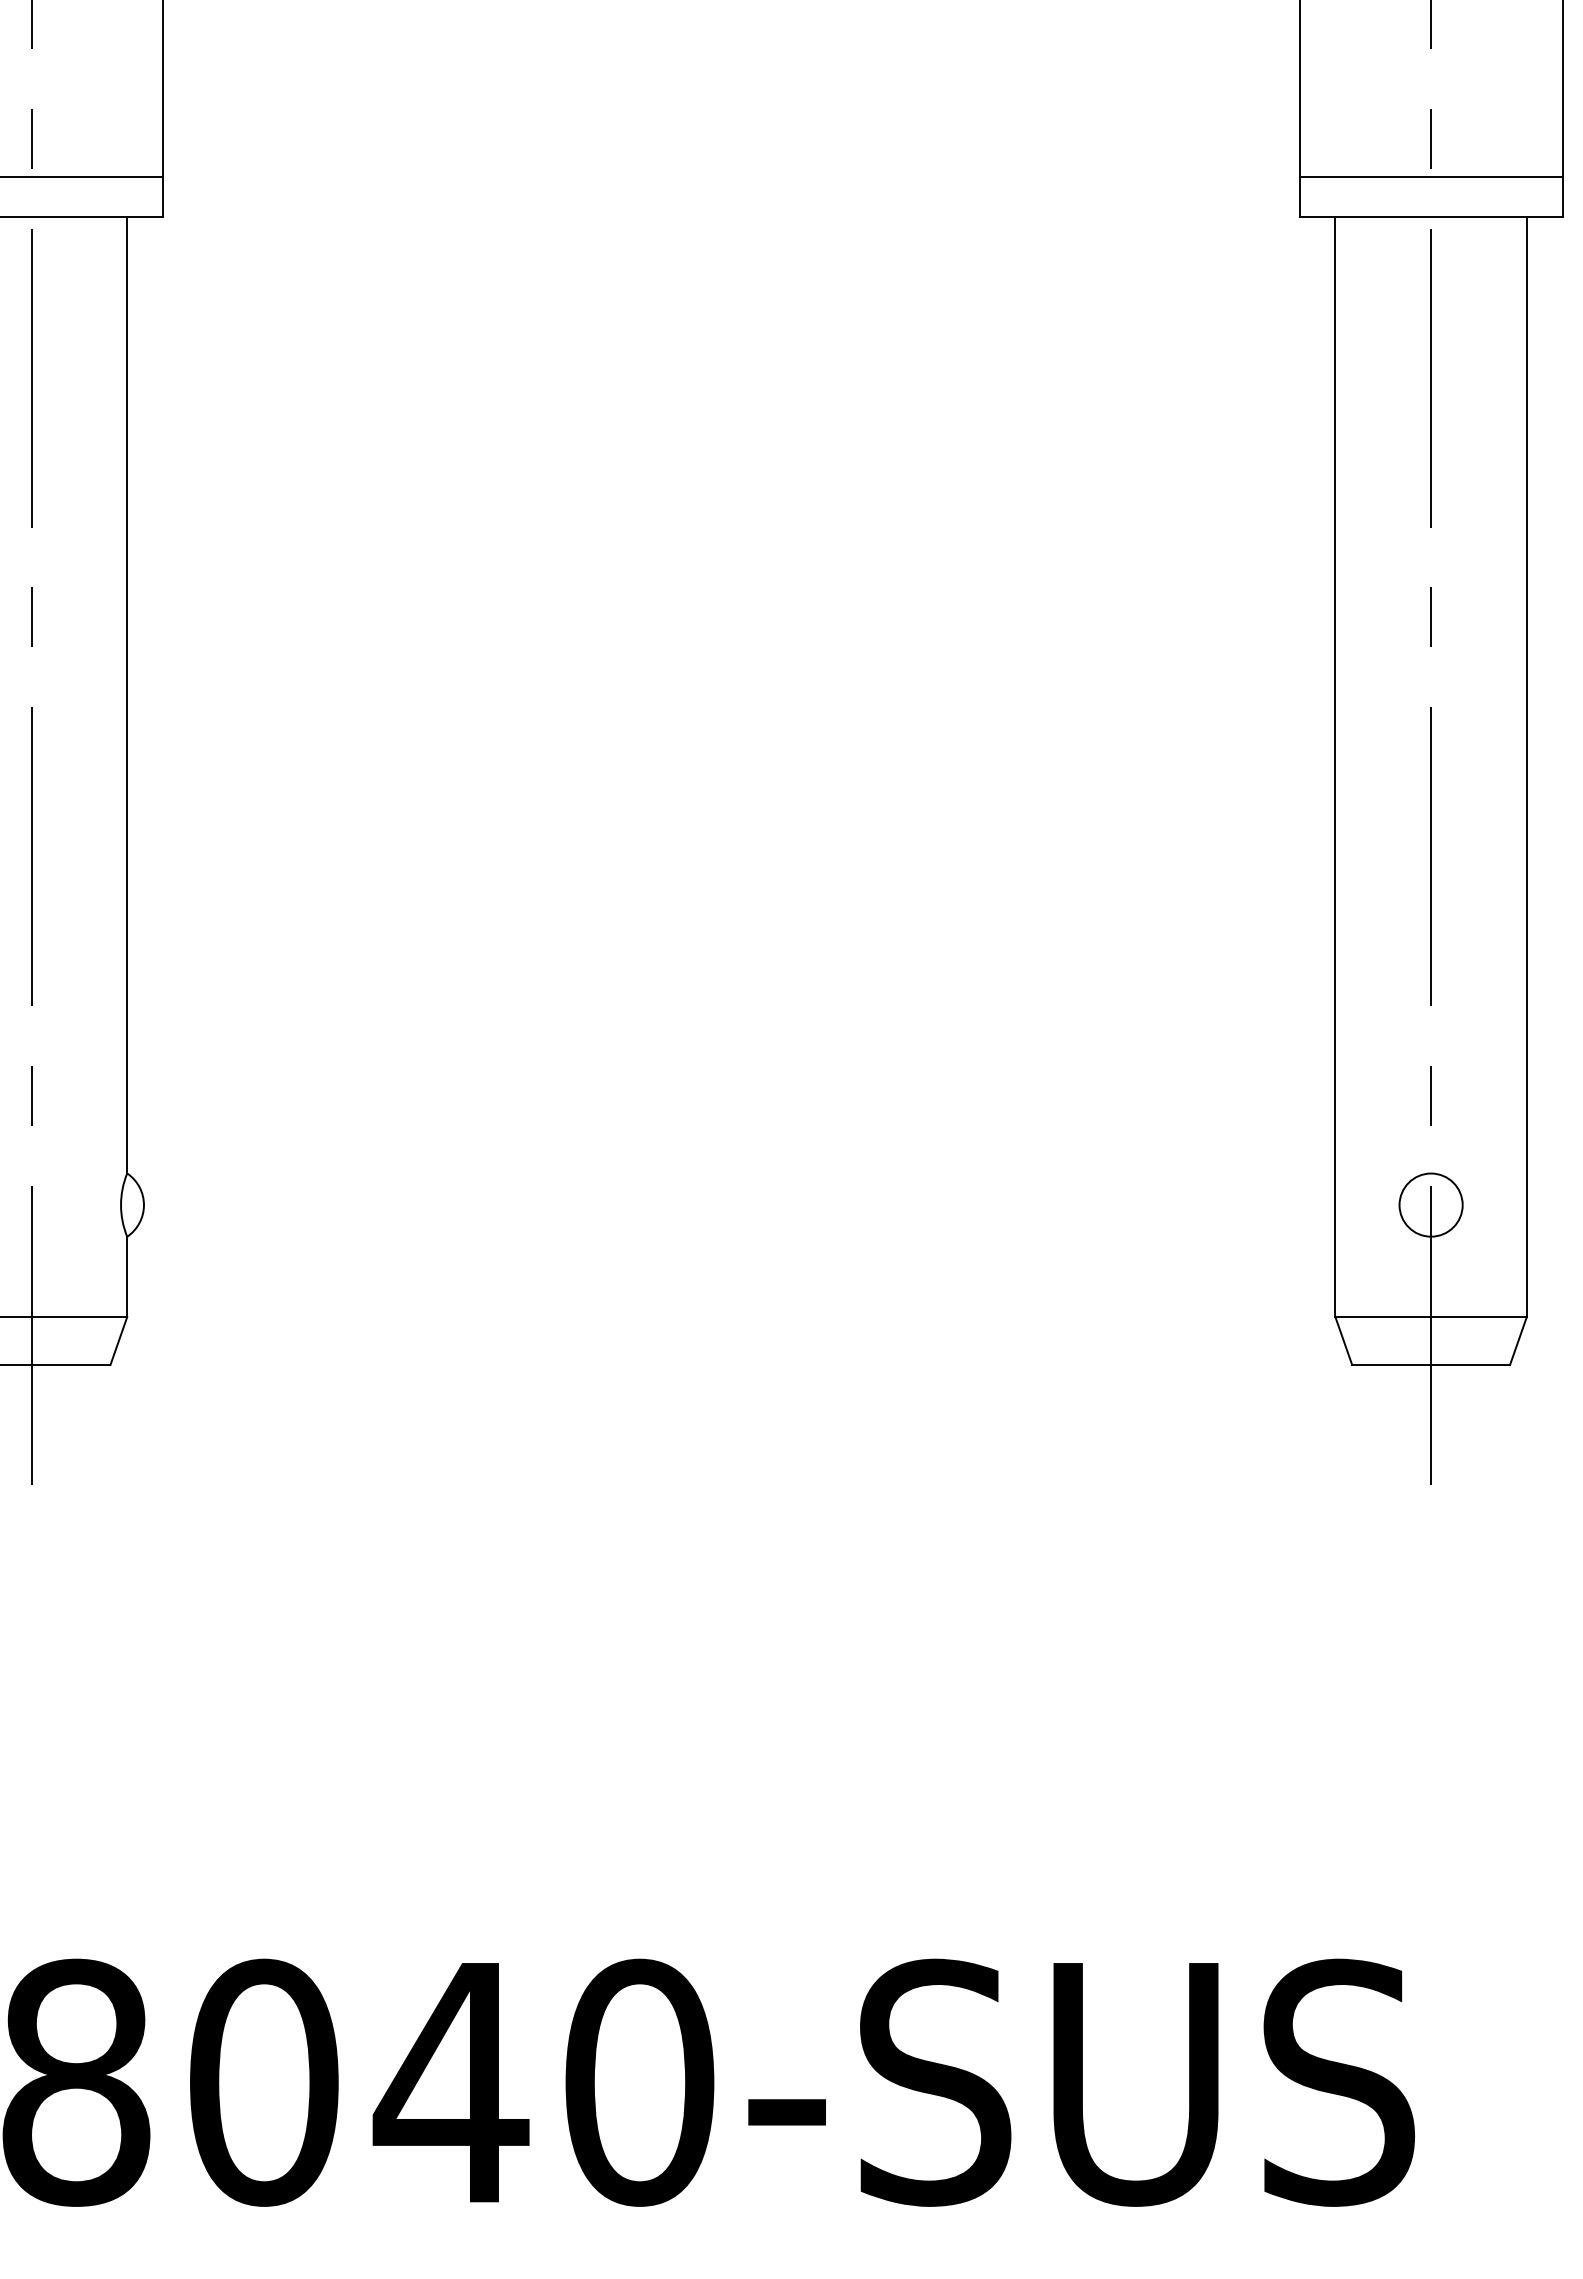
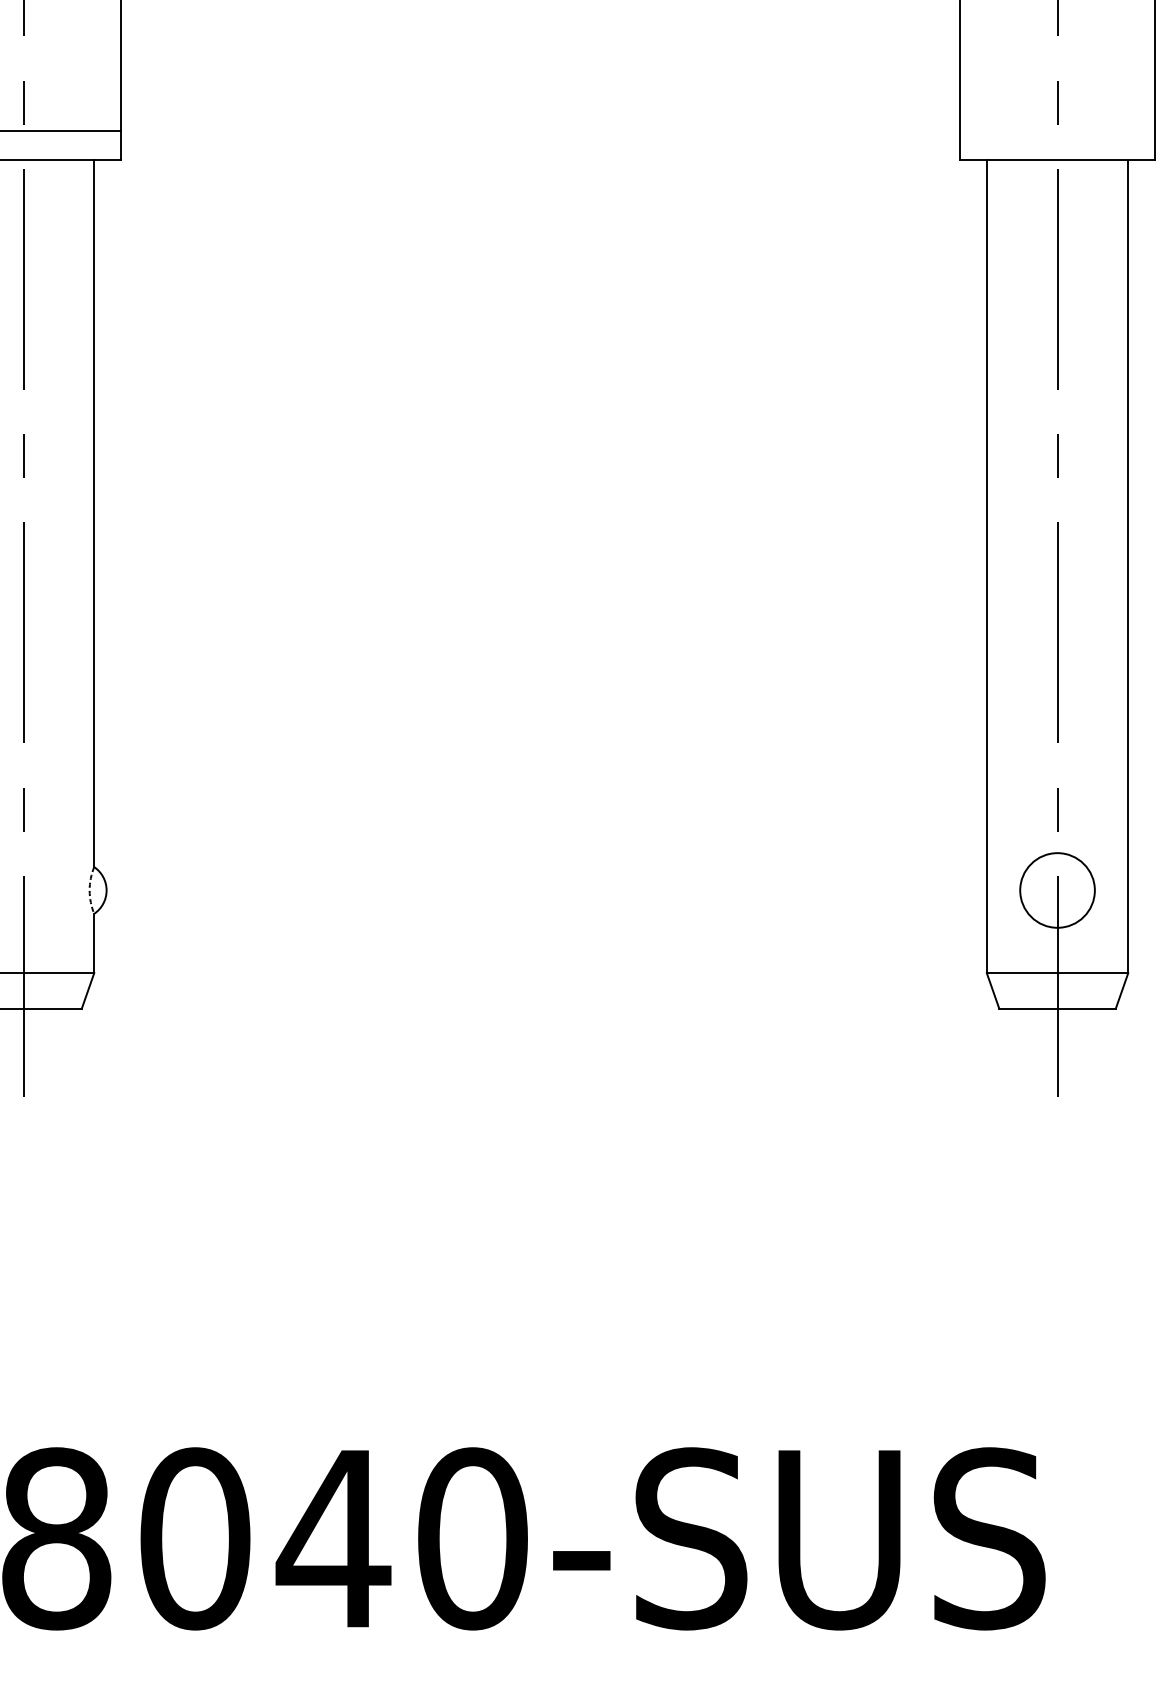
line: (1430, 177) -> (1057, 131), removed
circle: (1430, 1204) -> (1057, 890), size x1.6
arc: (121, 1205) -> (90, 890), solid -> dashed

